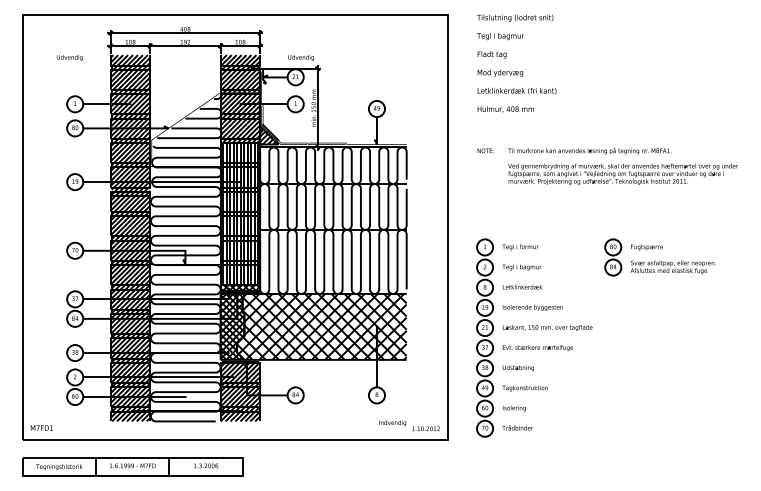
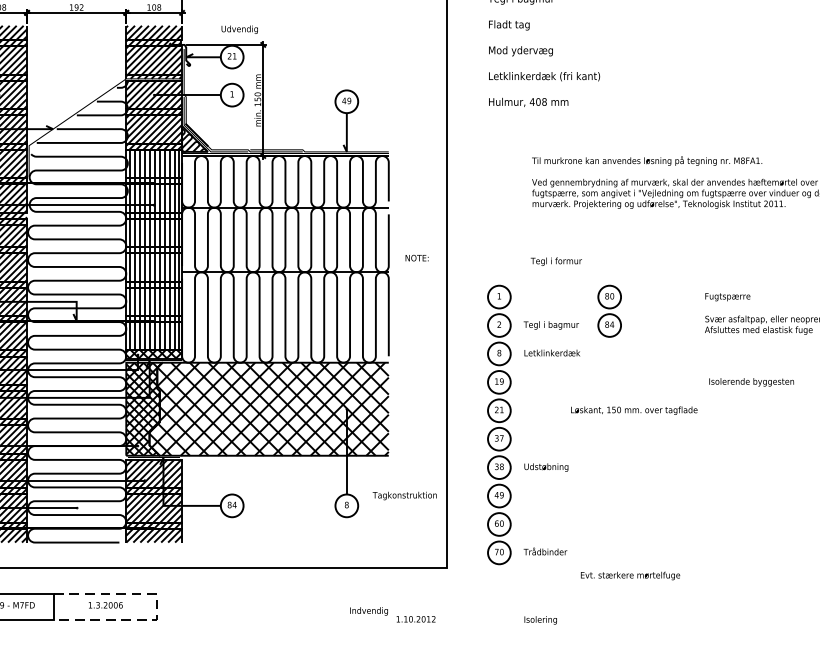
text: (485, 150) -> (416, 257), moved
text: (520, 247) -> (556, 261), moved
part: (613, 257) -> (610, 311), moved
text: (532, 307) -> (751, 381), moved
text: (547, 327) -> (634, 410), moved
text: (537, 348) -> (629, 576), moved
text: (524, 388) -> (404, 496), moved
text: (513, 408) -> (539, 620), moved
text: (409, 425) -> (392, 614), moved
line: (242, 467) -> (157, 607), solid -> dashed

